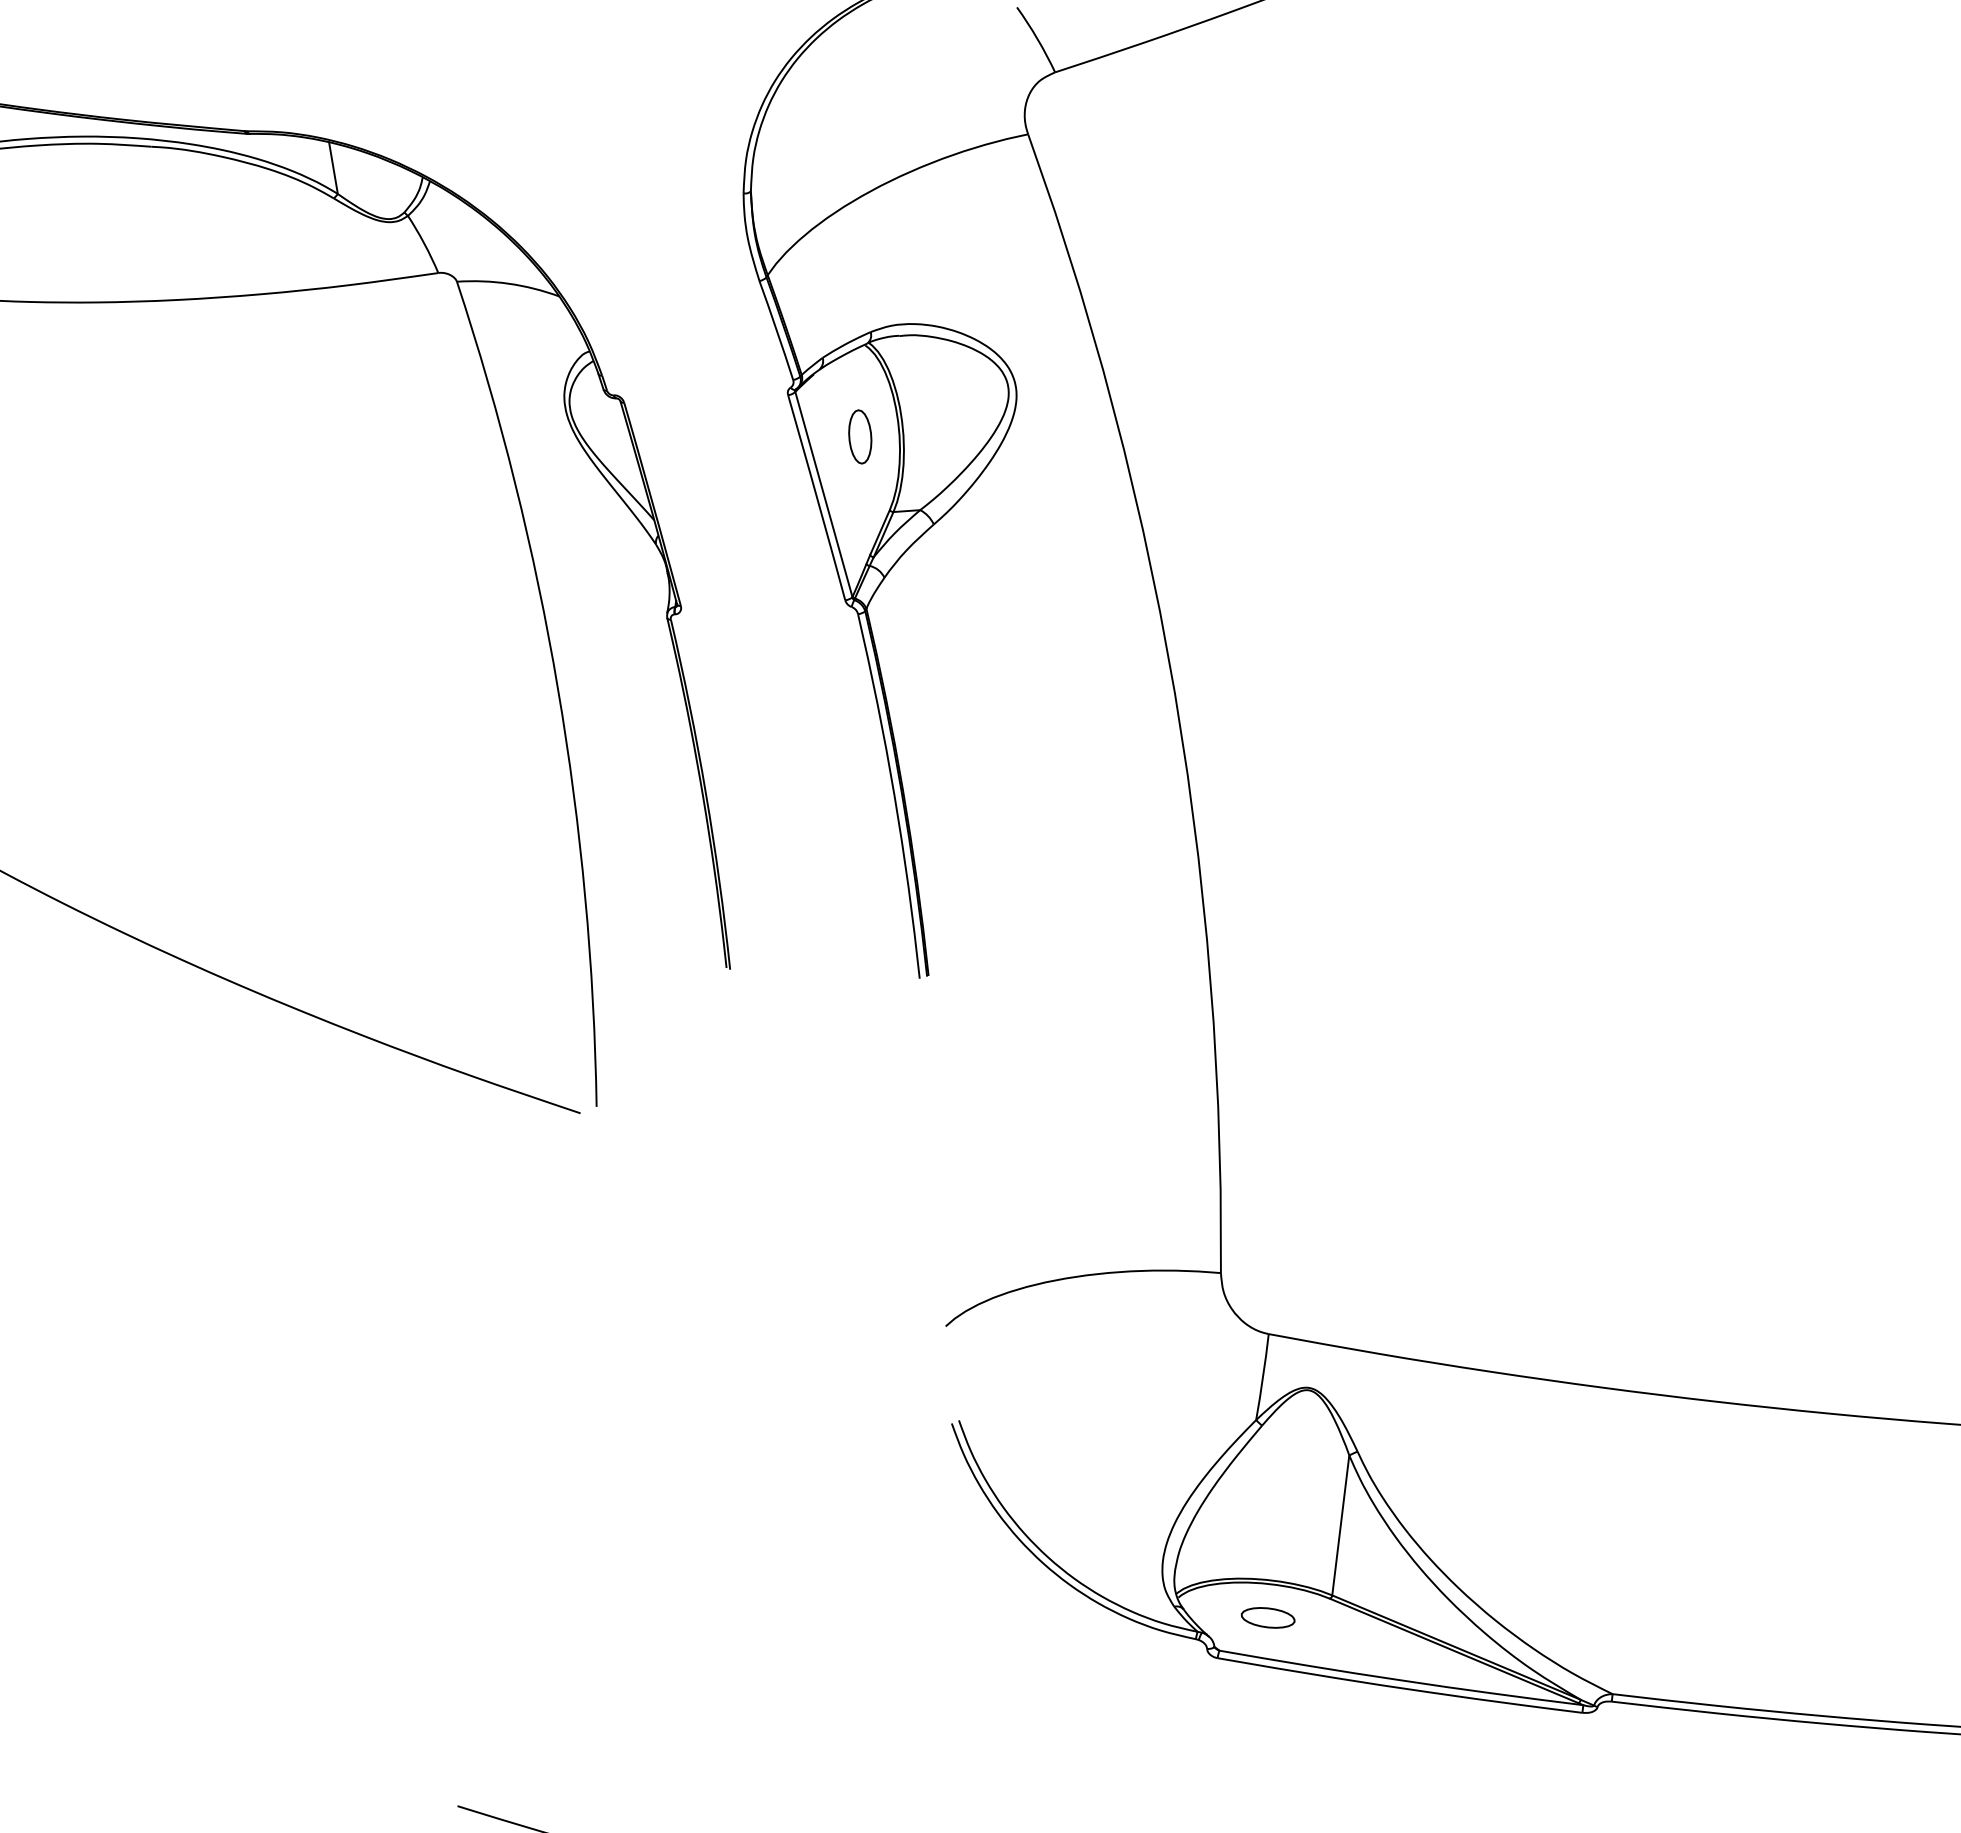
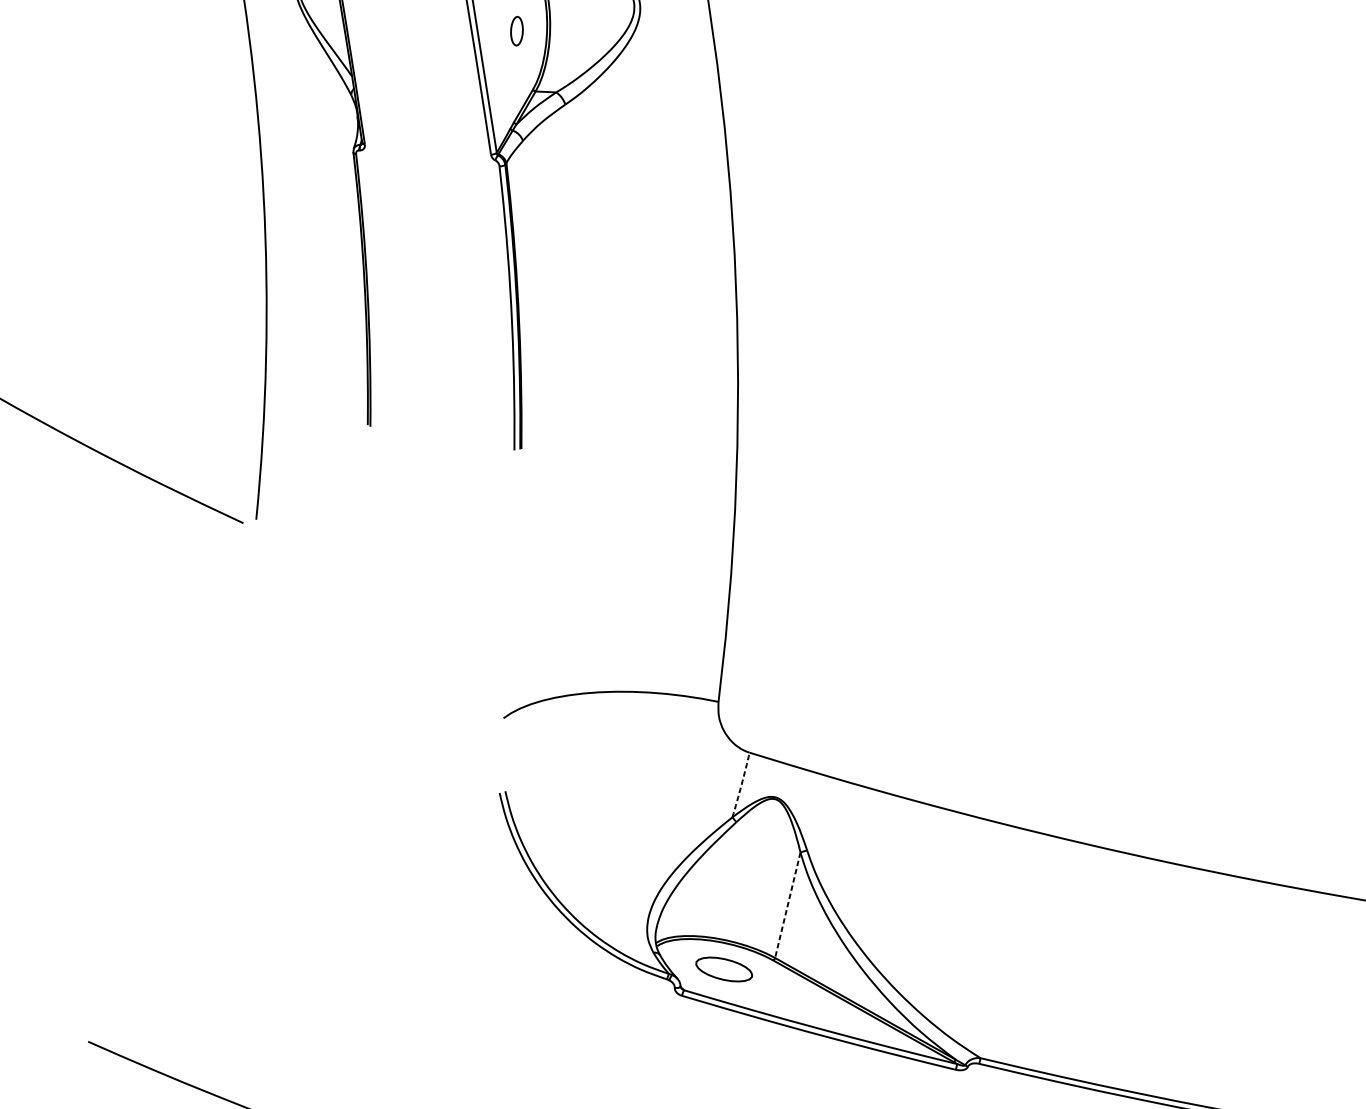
part: (860, 436) -> (517, 30), size x0.7
arc: (1263, 1377) -> (741, 785), solid -> dashed
line: (1340, 1525) -> (787, 905), solid -> dashed
part: (1267, 1617) -> (723, 969), size x1.4

